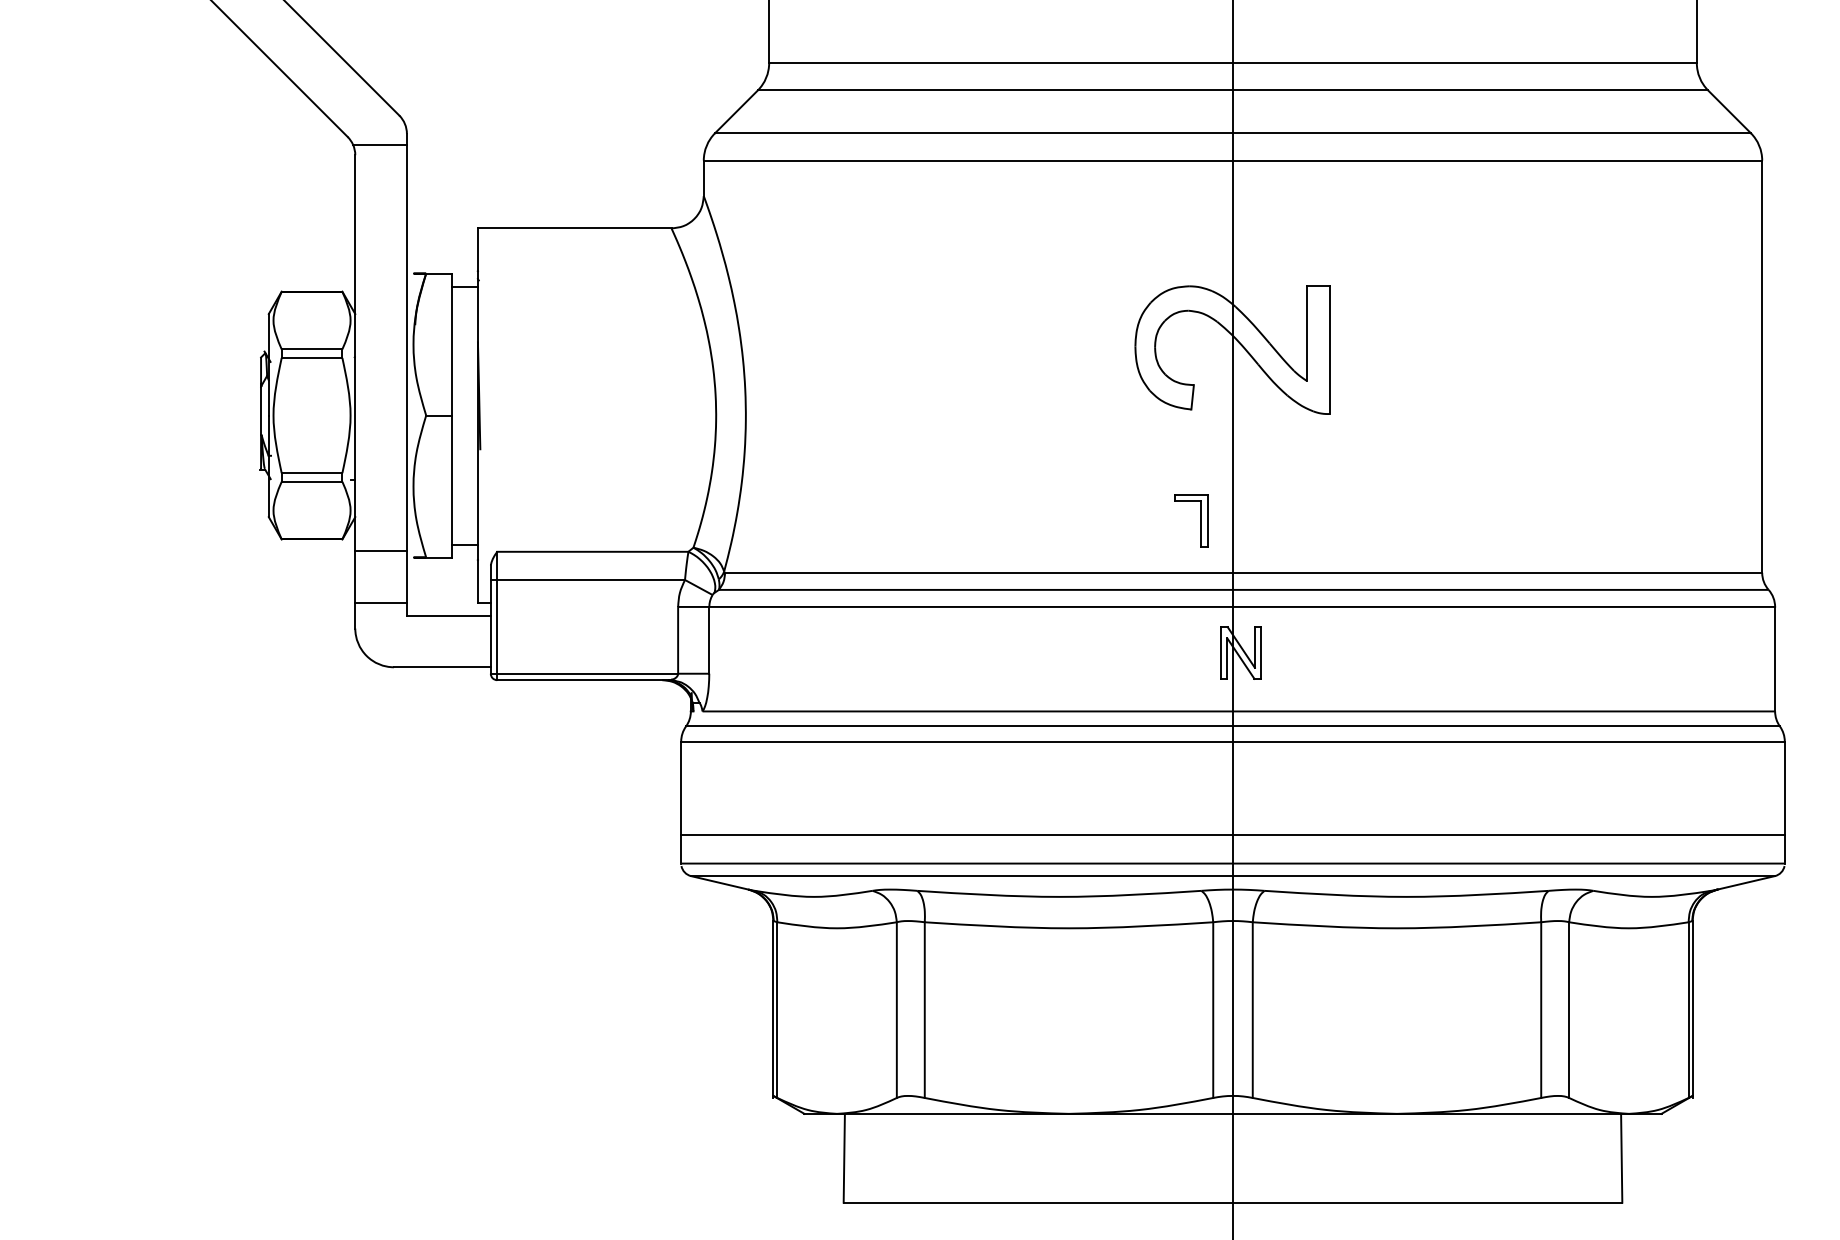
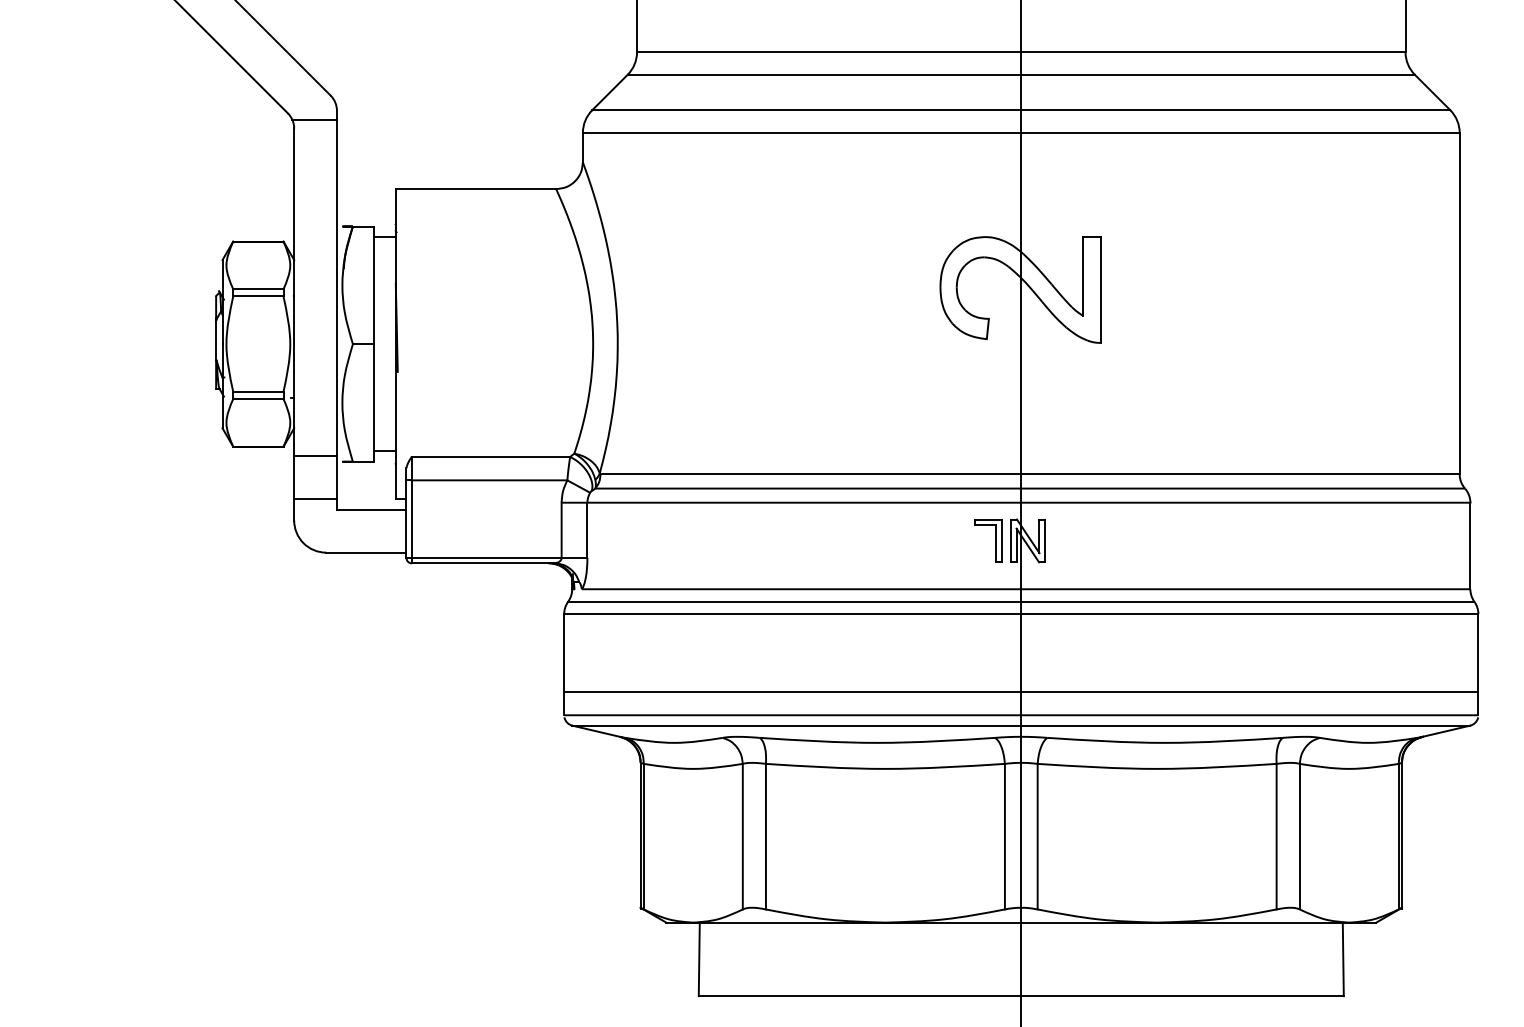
part: (1200, 520) -> (996, 540), moved

